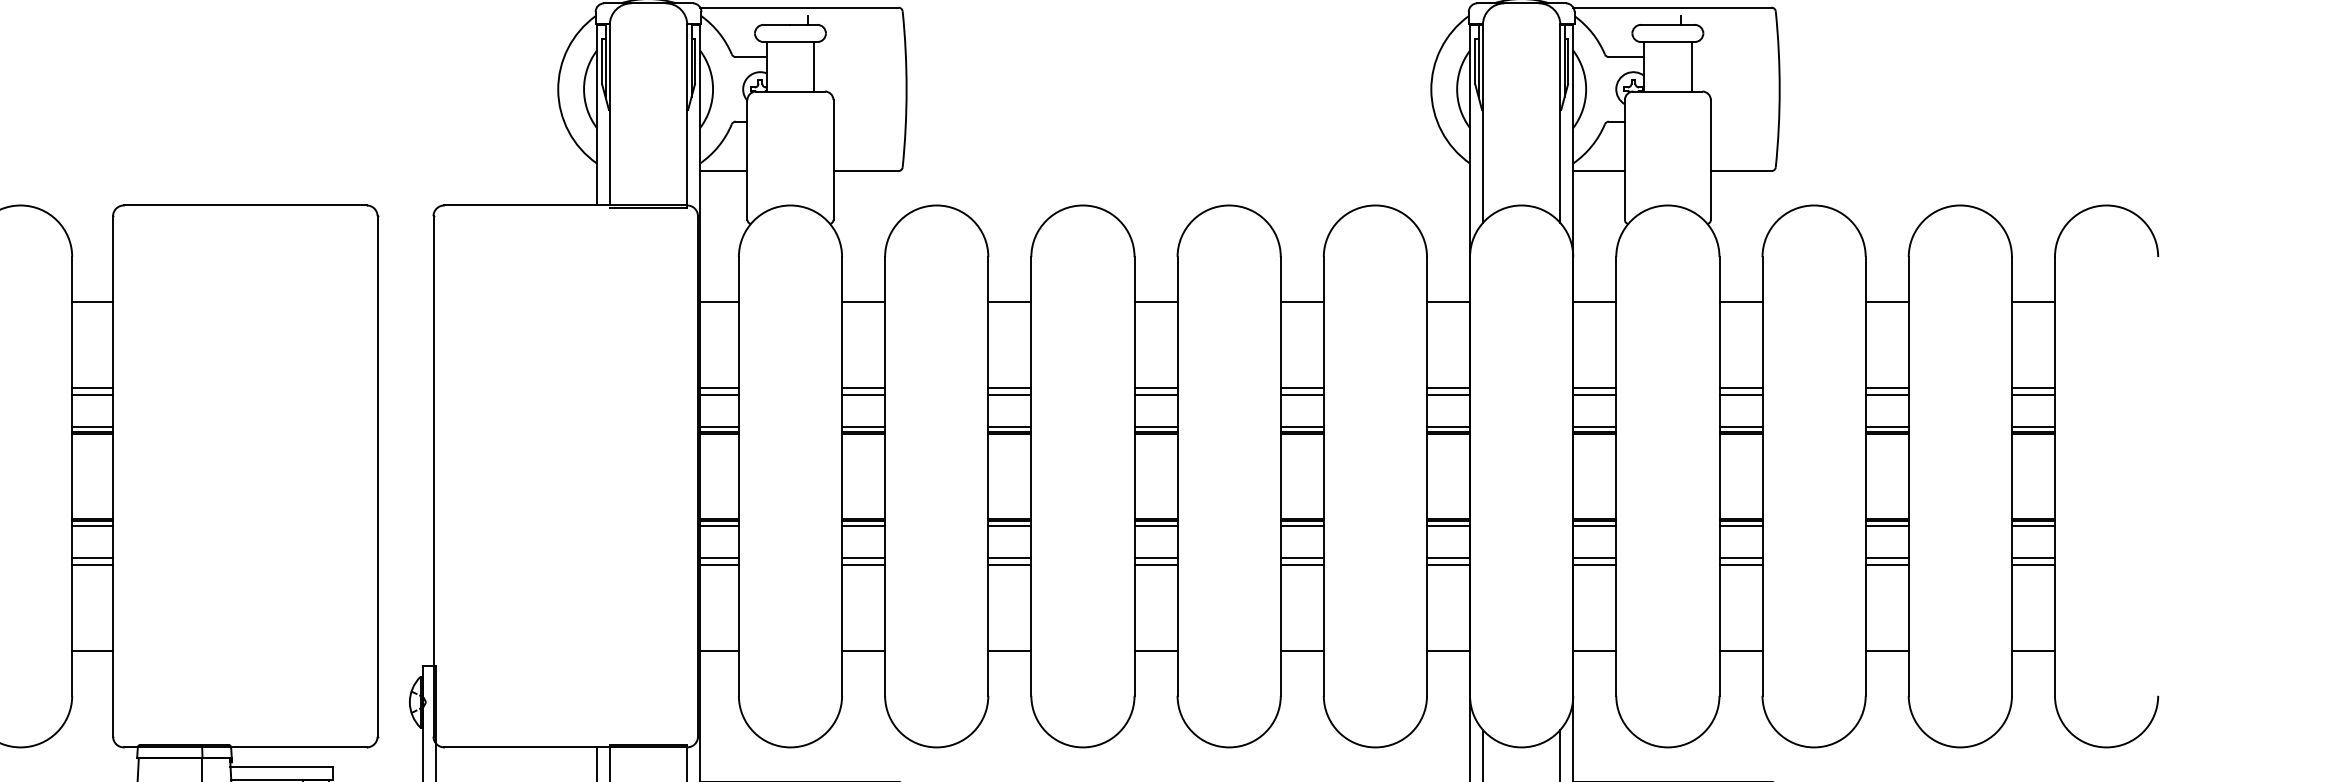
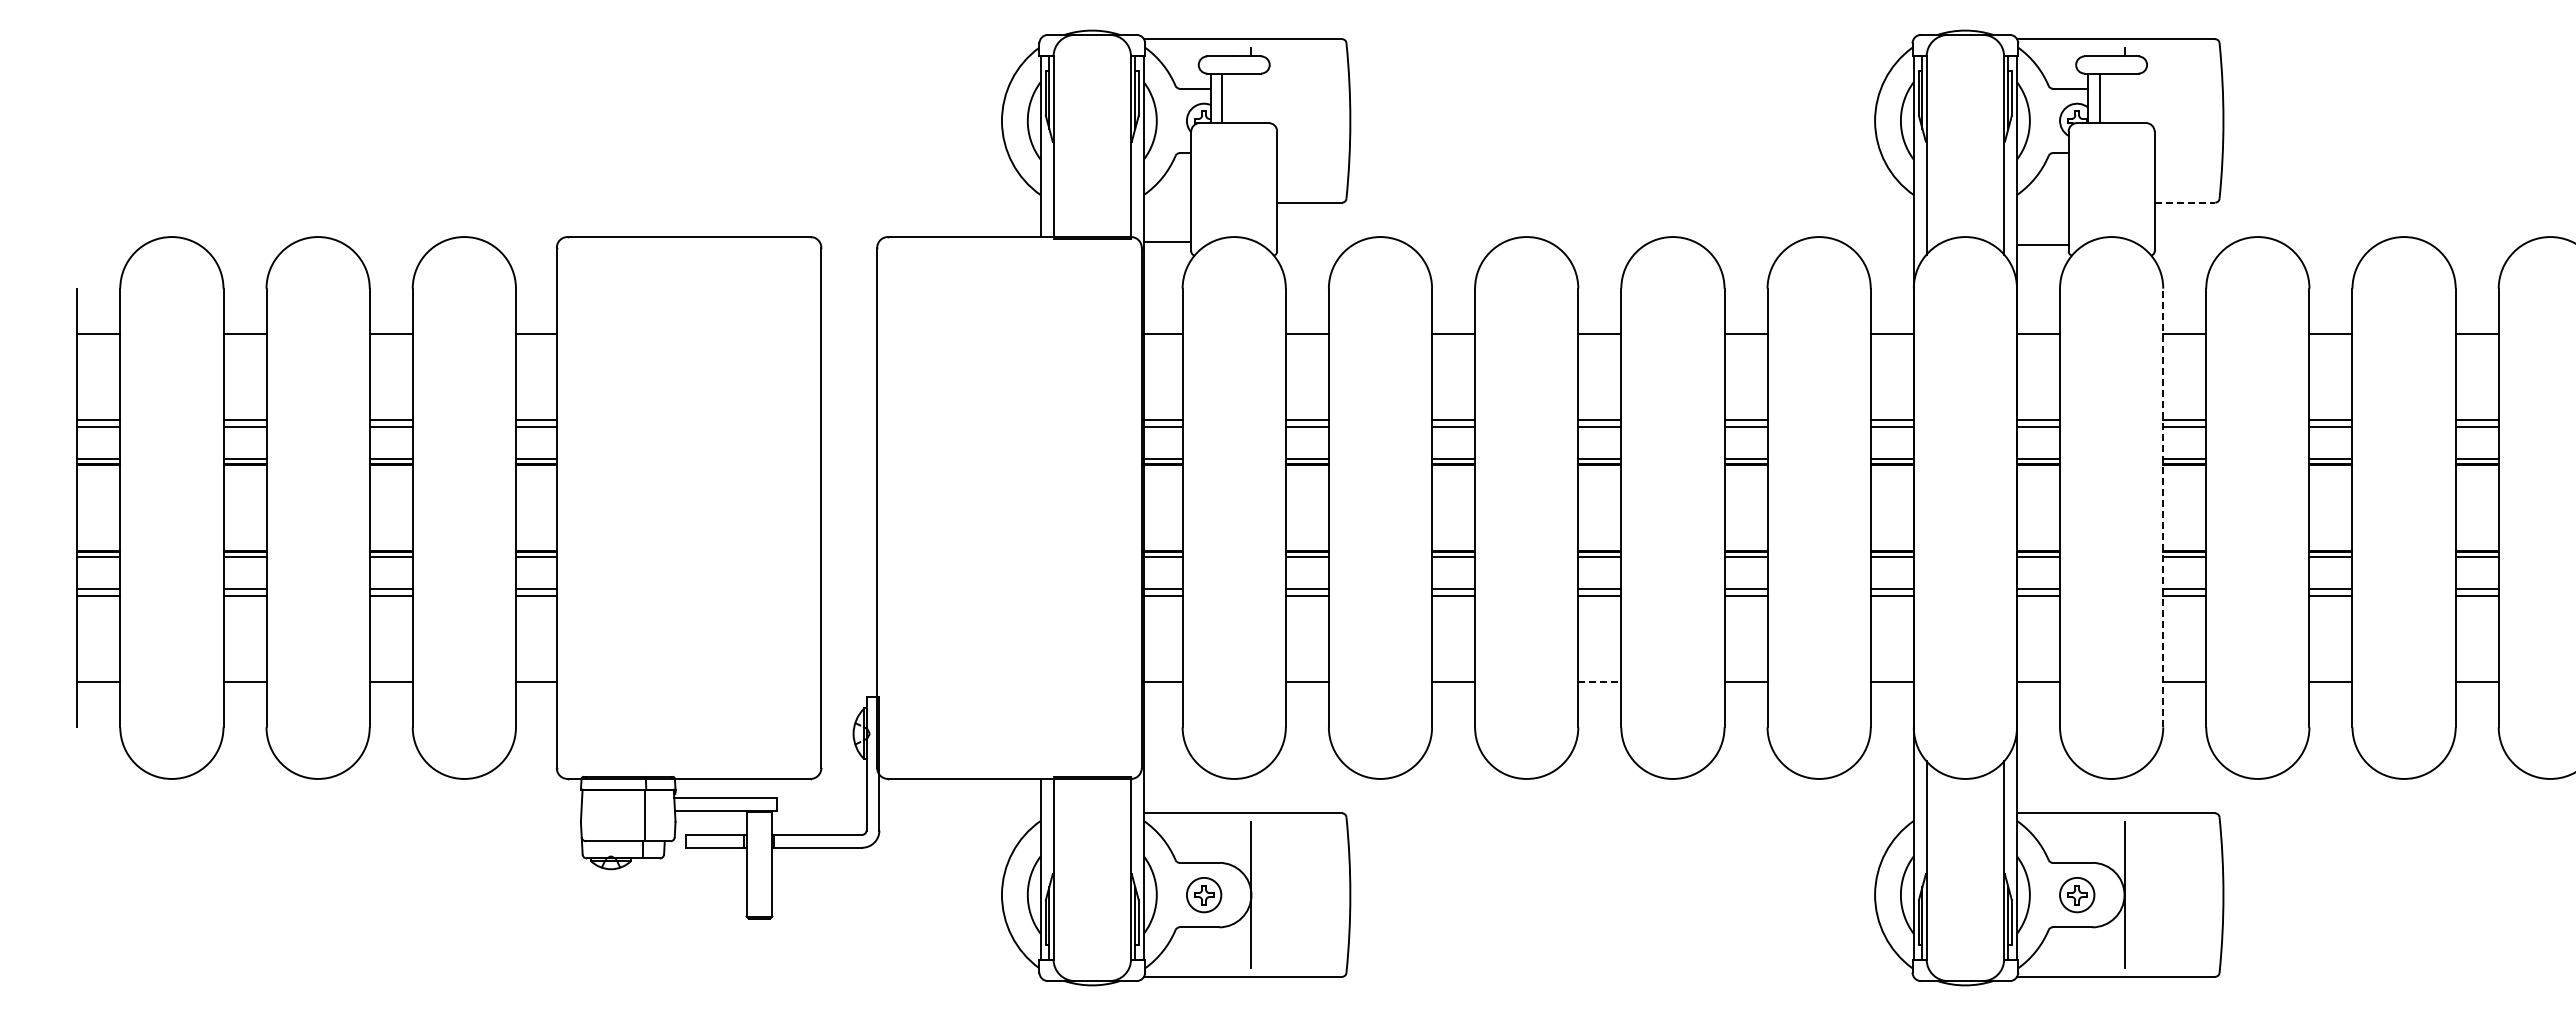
line: (813, 66) -> (1221, 98), moved
line: (1691, 66) -> (2100, 98), moved
line: (723, 170) -> (1167, 241), moved
line: (1598, 170) -> (2042, 244), moved
line: (1741, 170) -> (2185, 202), solid -> dashed
line: (1719, 475) -> (2163, 507), solid -> dashed
line: (1155, 650) -> (1599, 682), solid -> dashed

